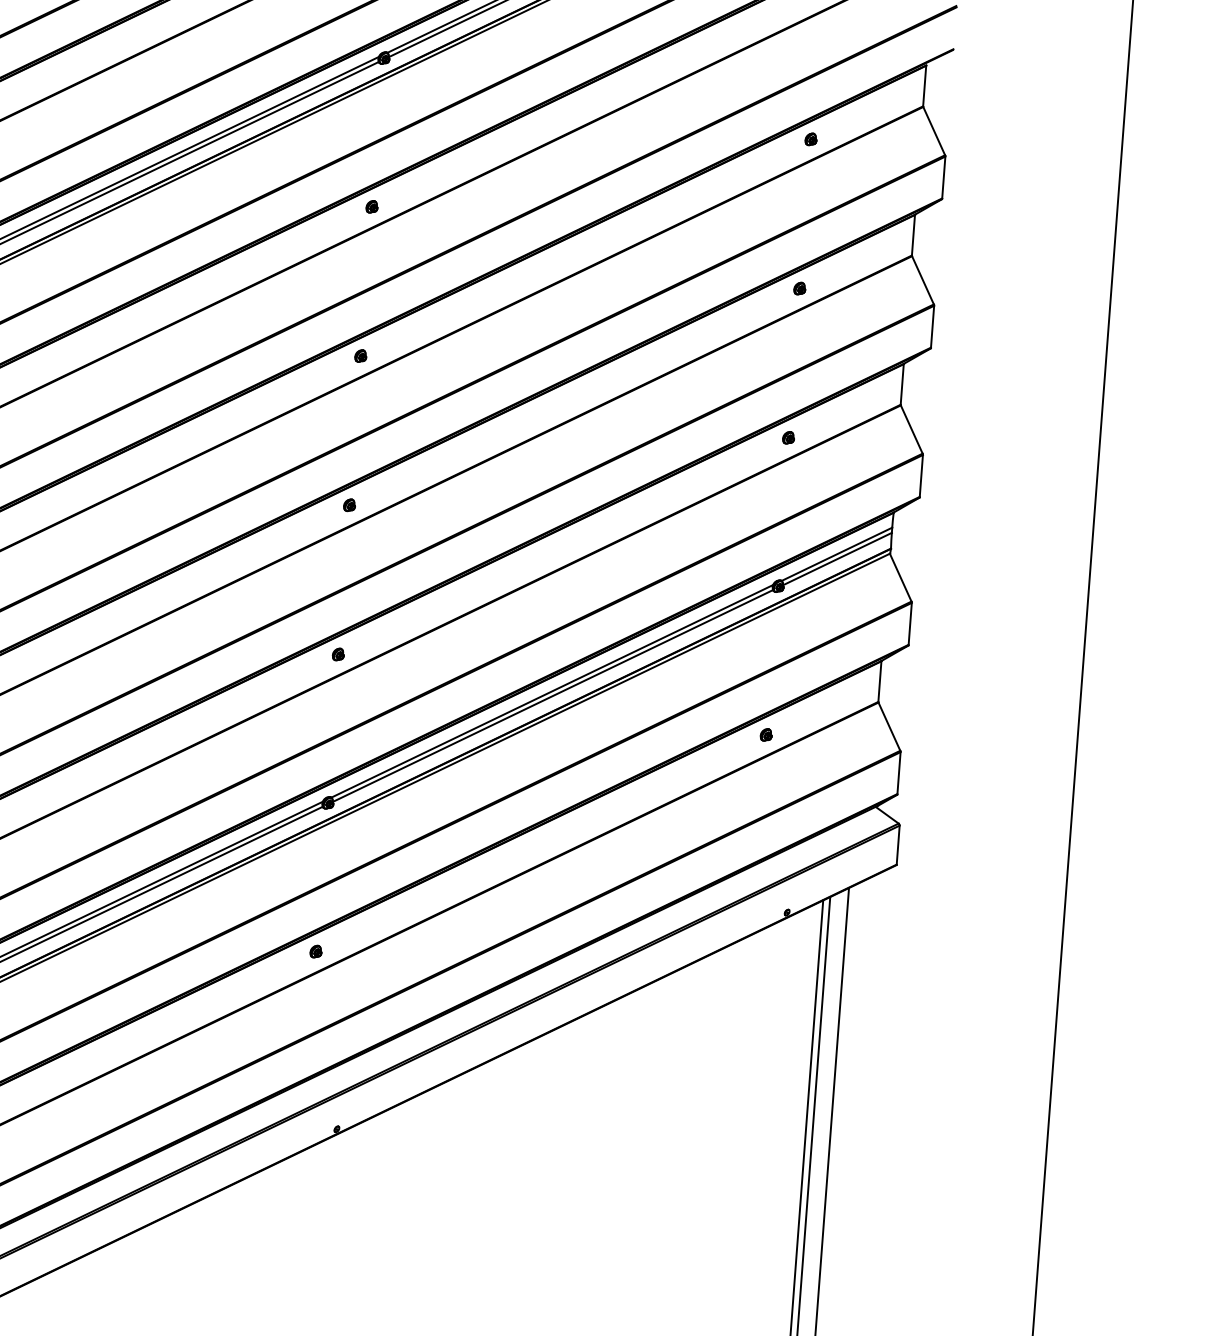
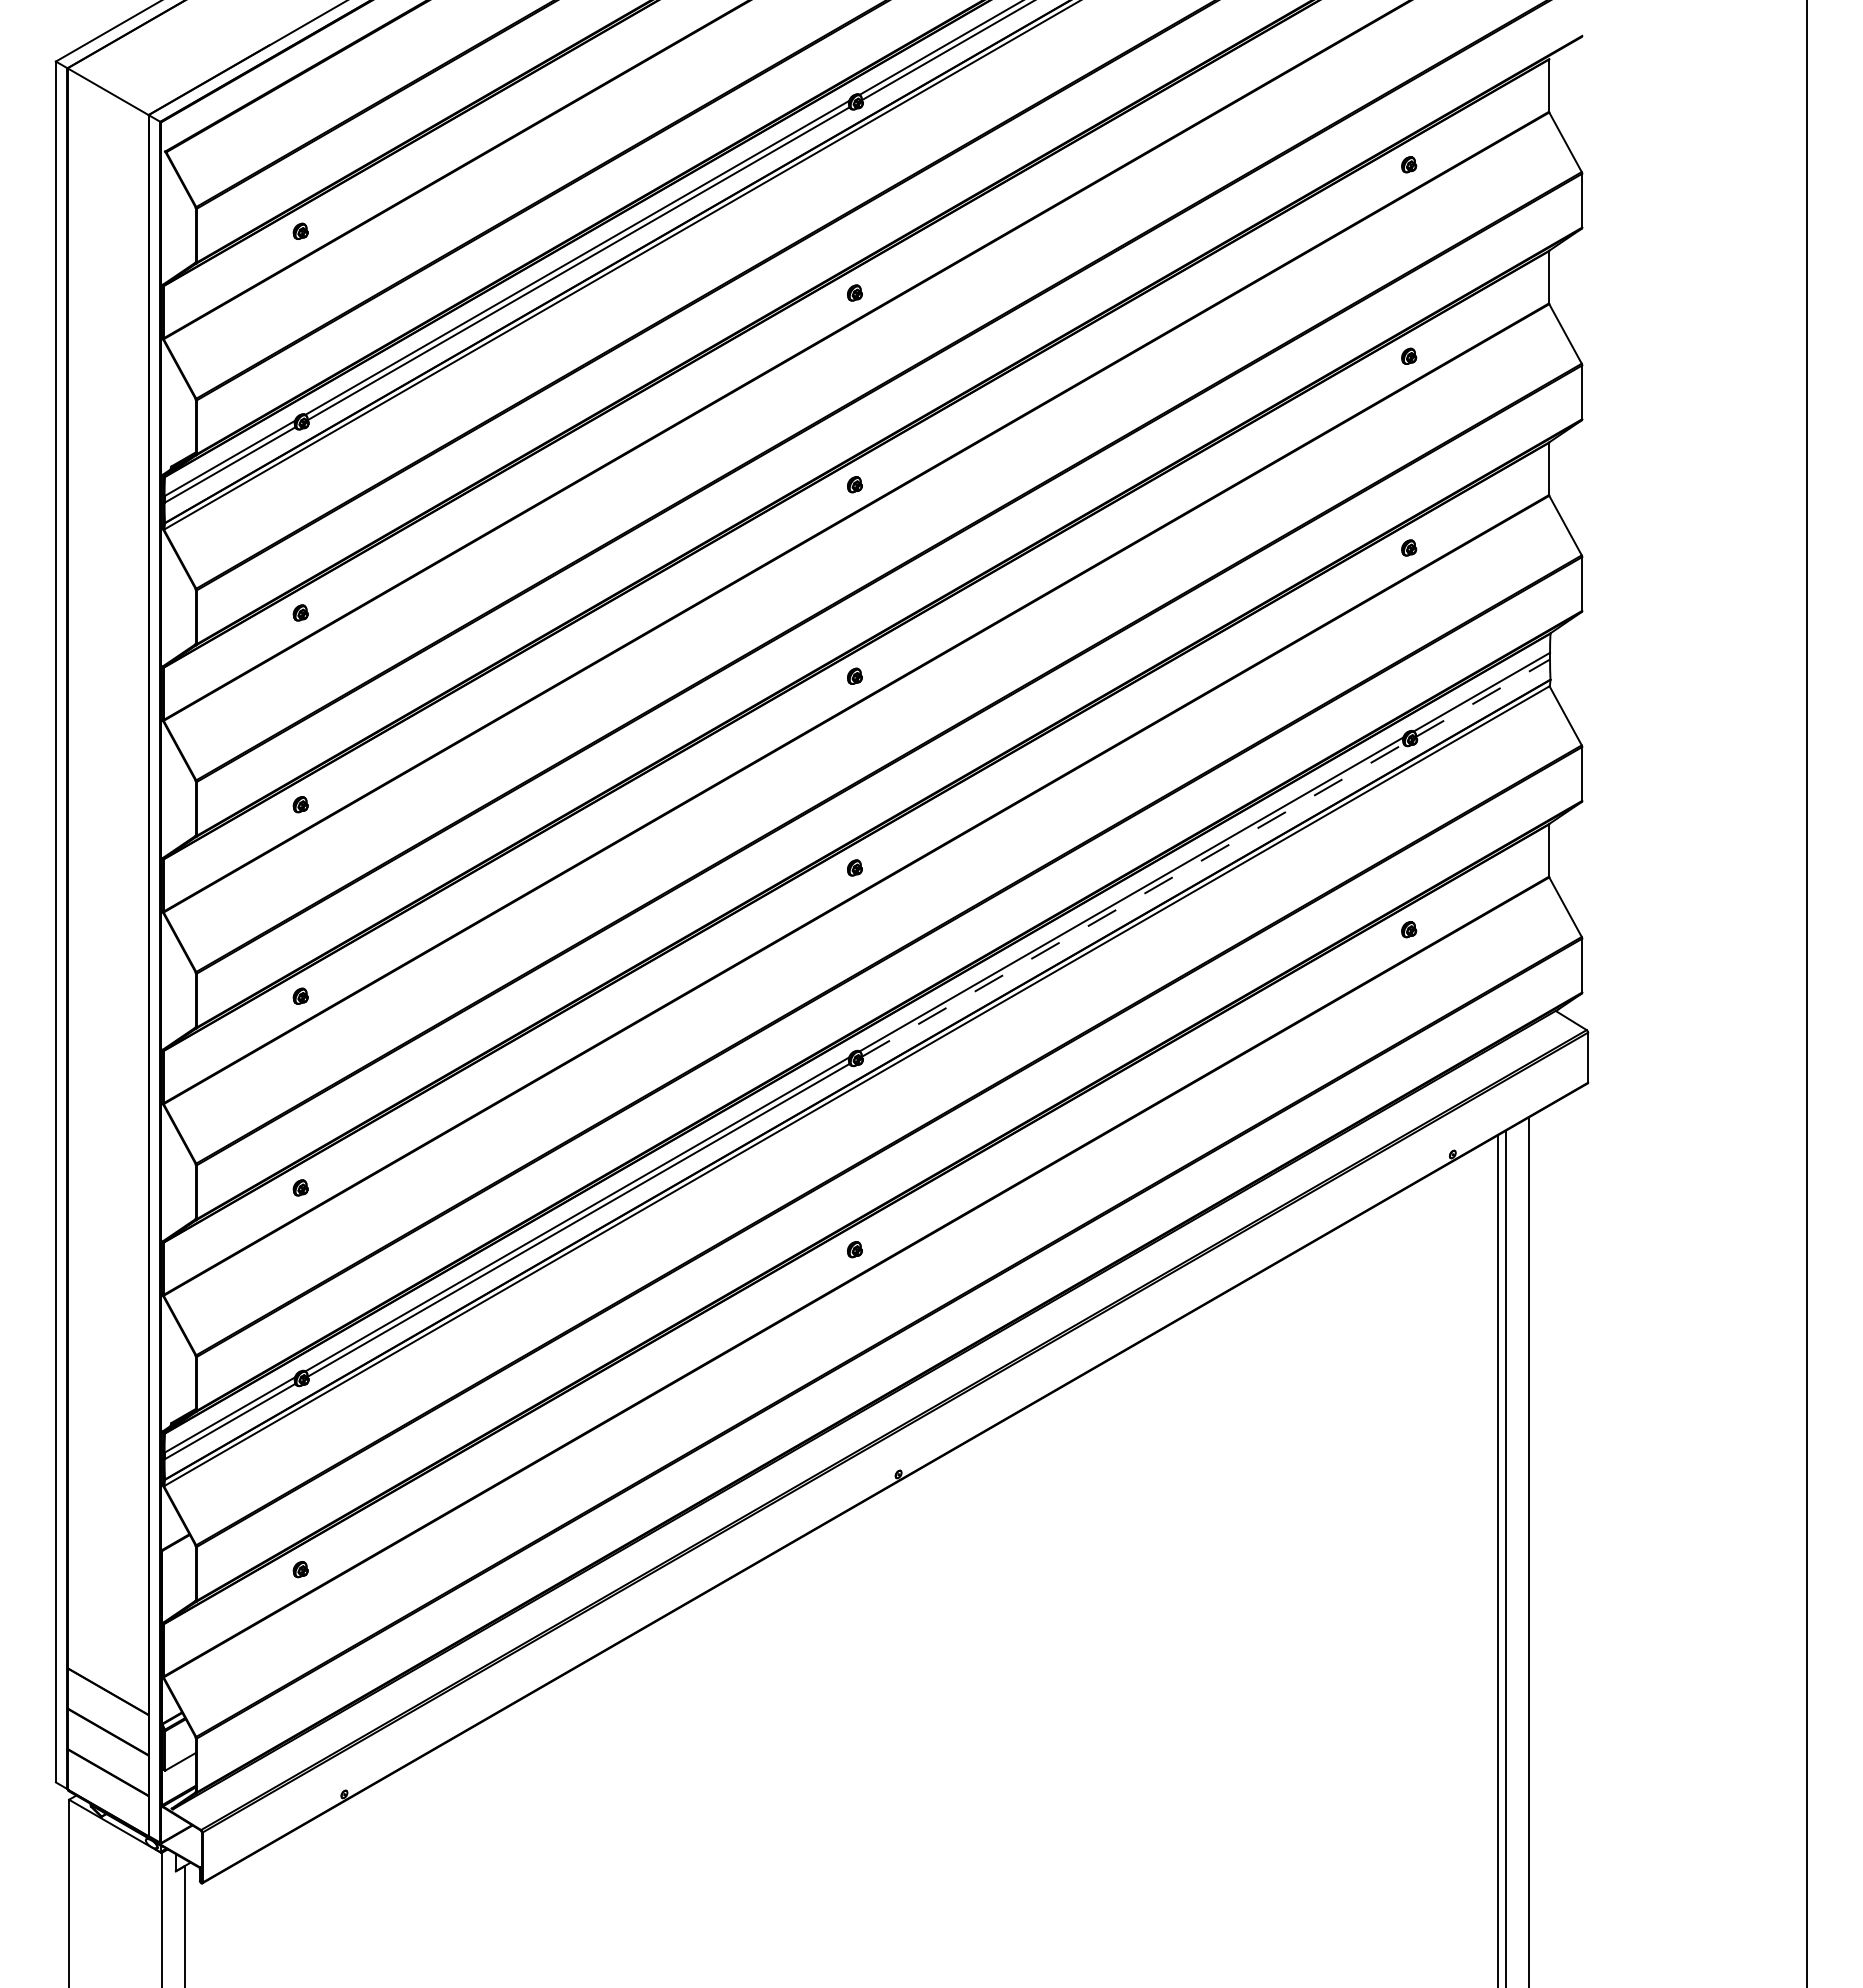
line: (837, 559) -> (1483, 698), solid -> dashed
line: (553, 696) -> (1133, 900), solid -> dashed

